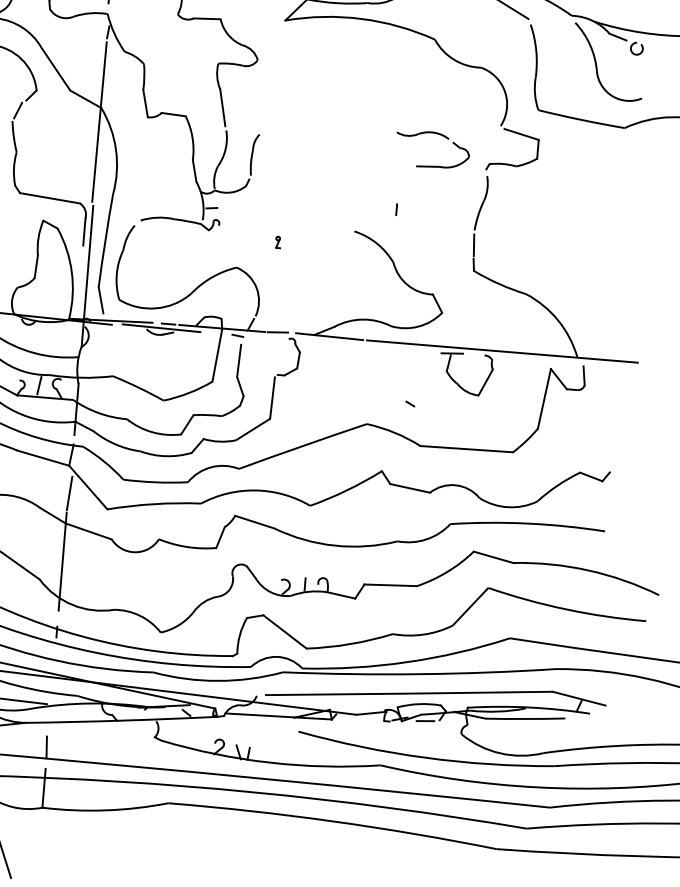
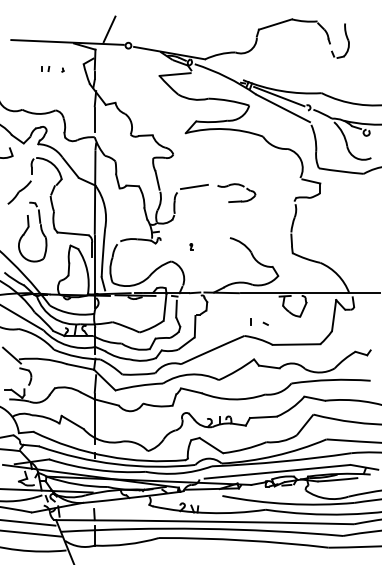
line: (291, 125) -> (193, 186), added
part: (433, 135) -> (236, 185), moved
line: (396, 208) -> (250, 321), moved

